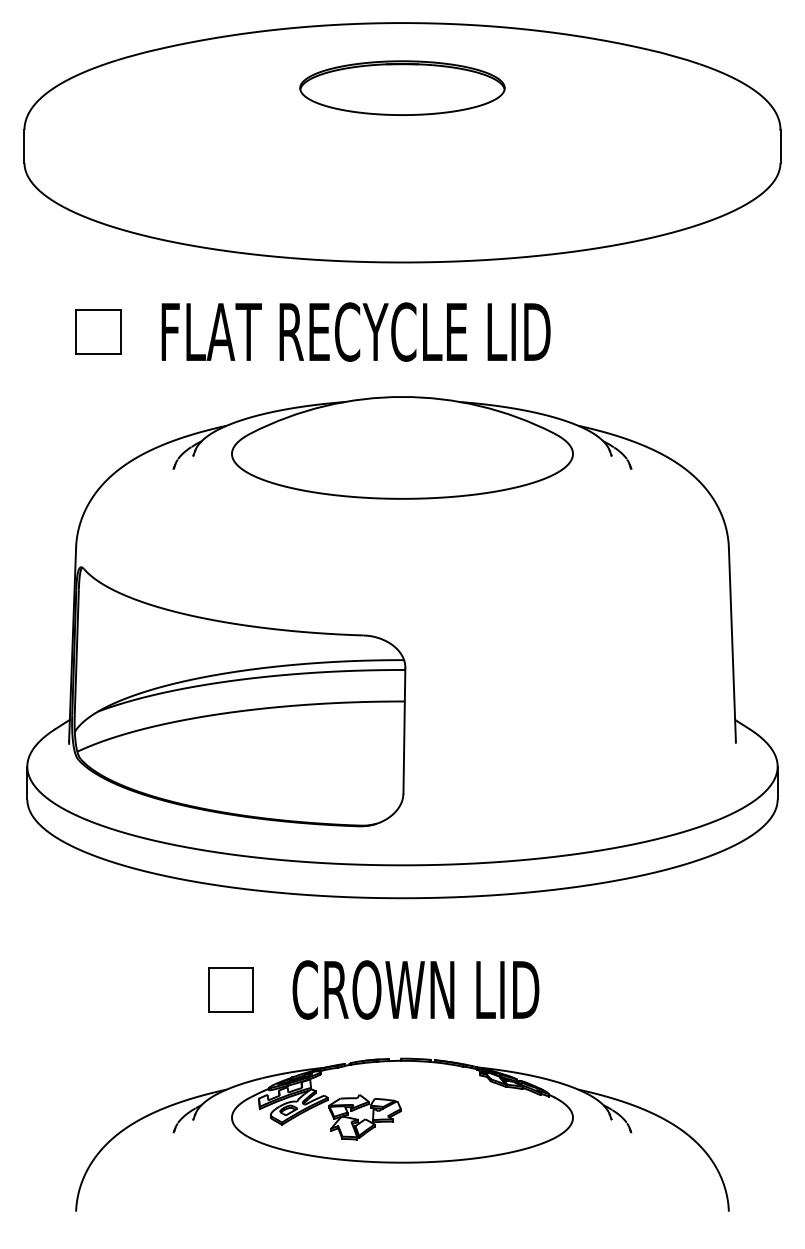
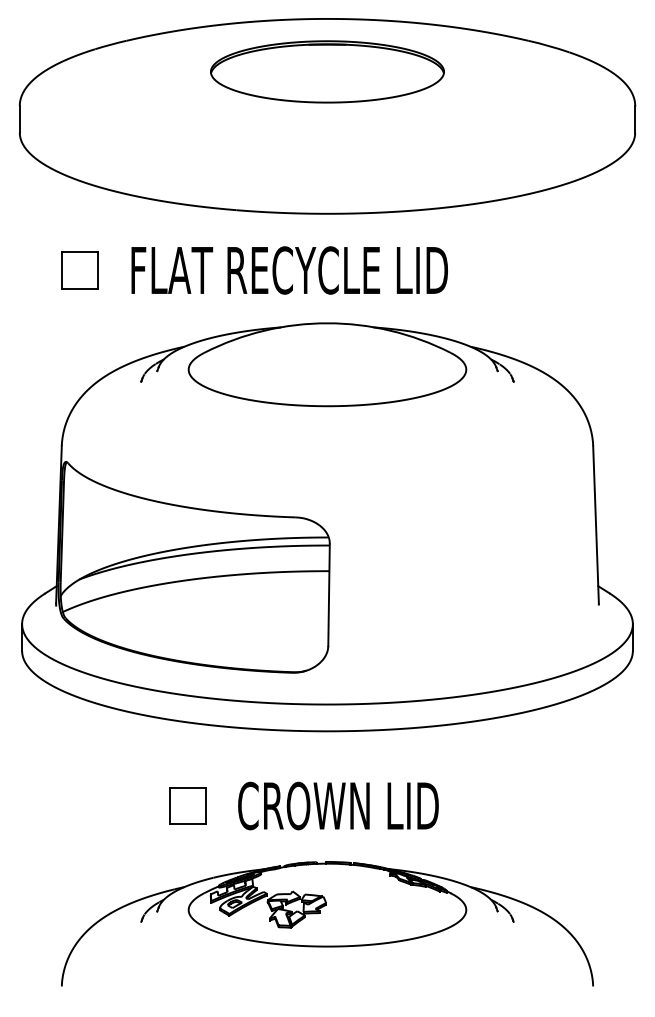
part: (402, 87) -> (327, 71), size x1.4

